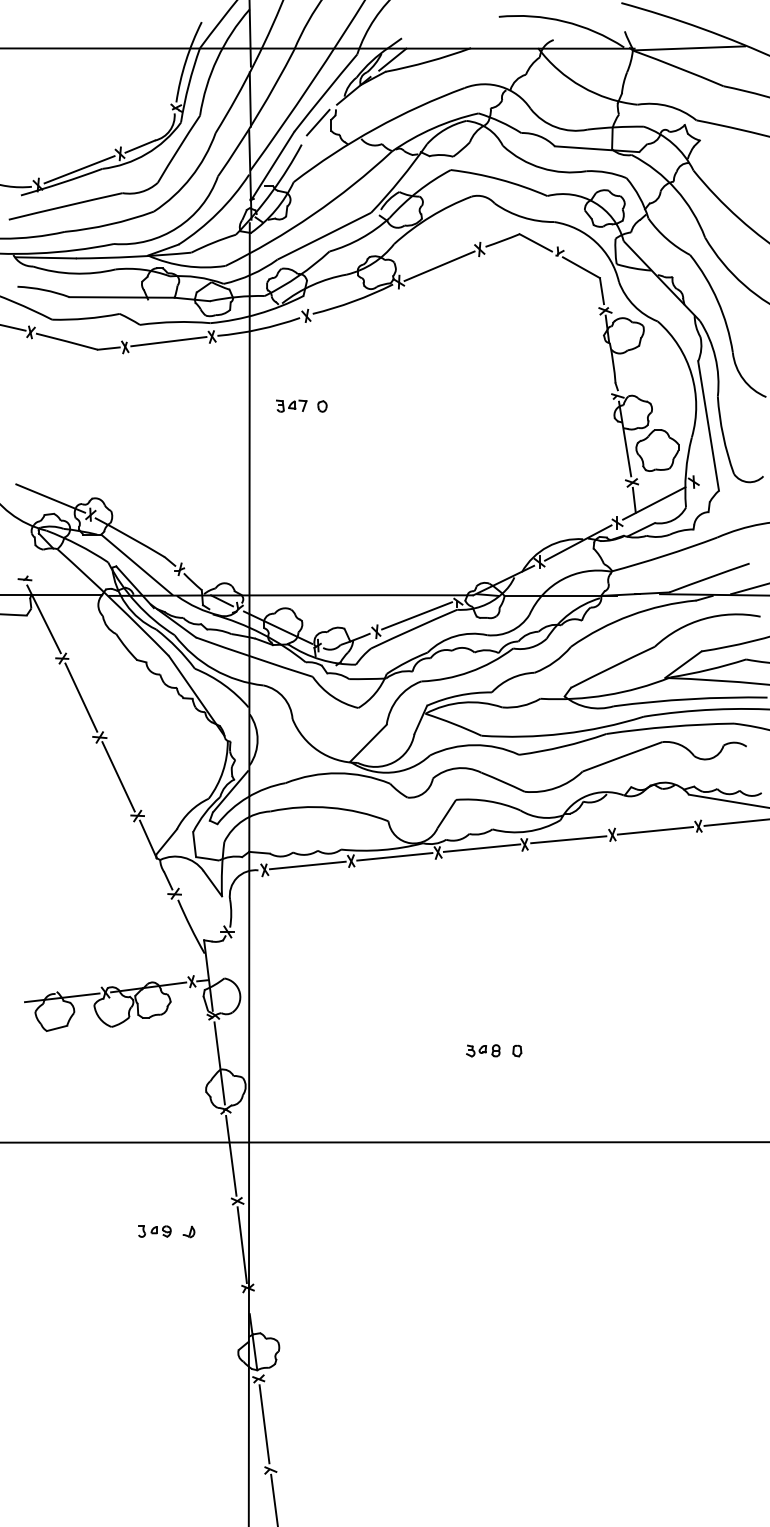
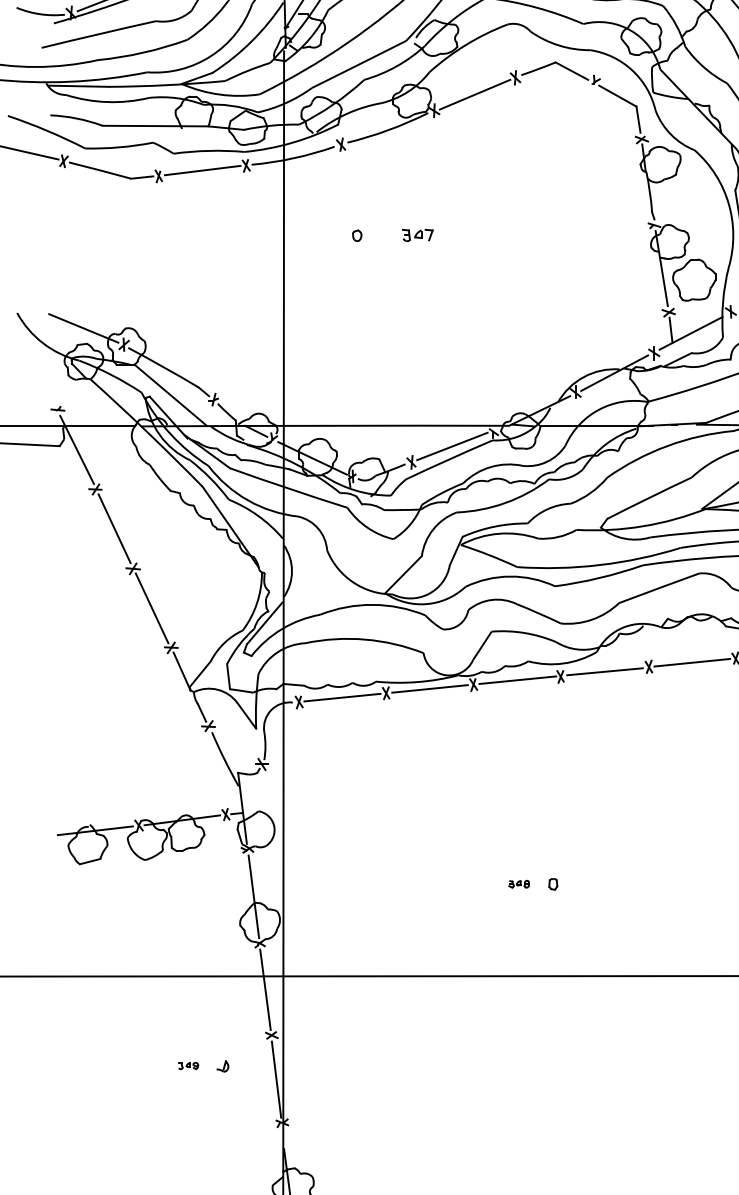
part: (291, 405) -> (417, 234), moved
part: (483, 1050) -> (519, 883), size x0.6
part: (154, 1231) -> (188, 1065), size x0.6

